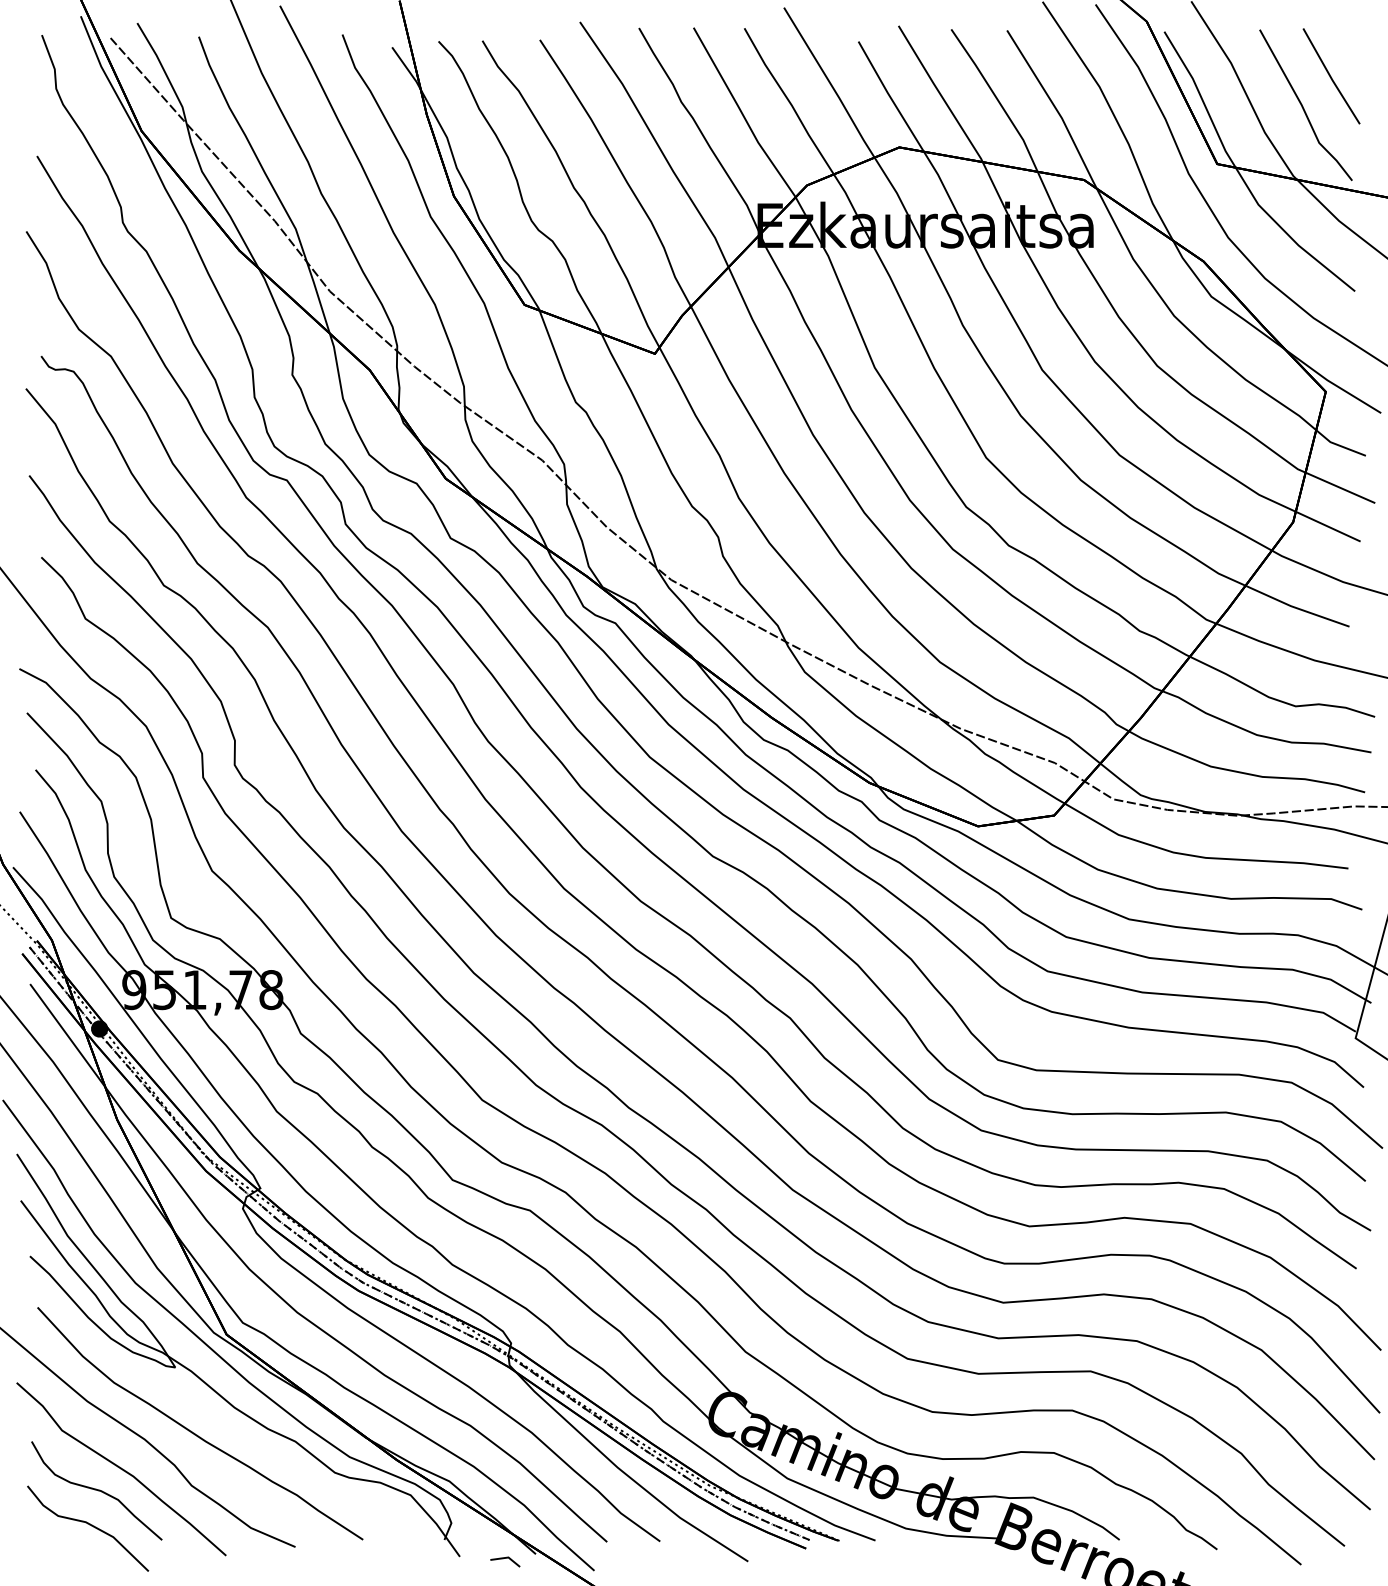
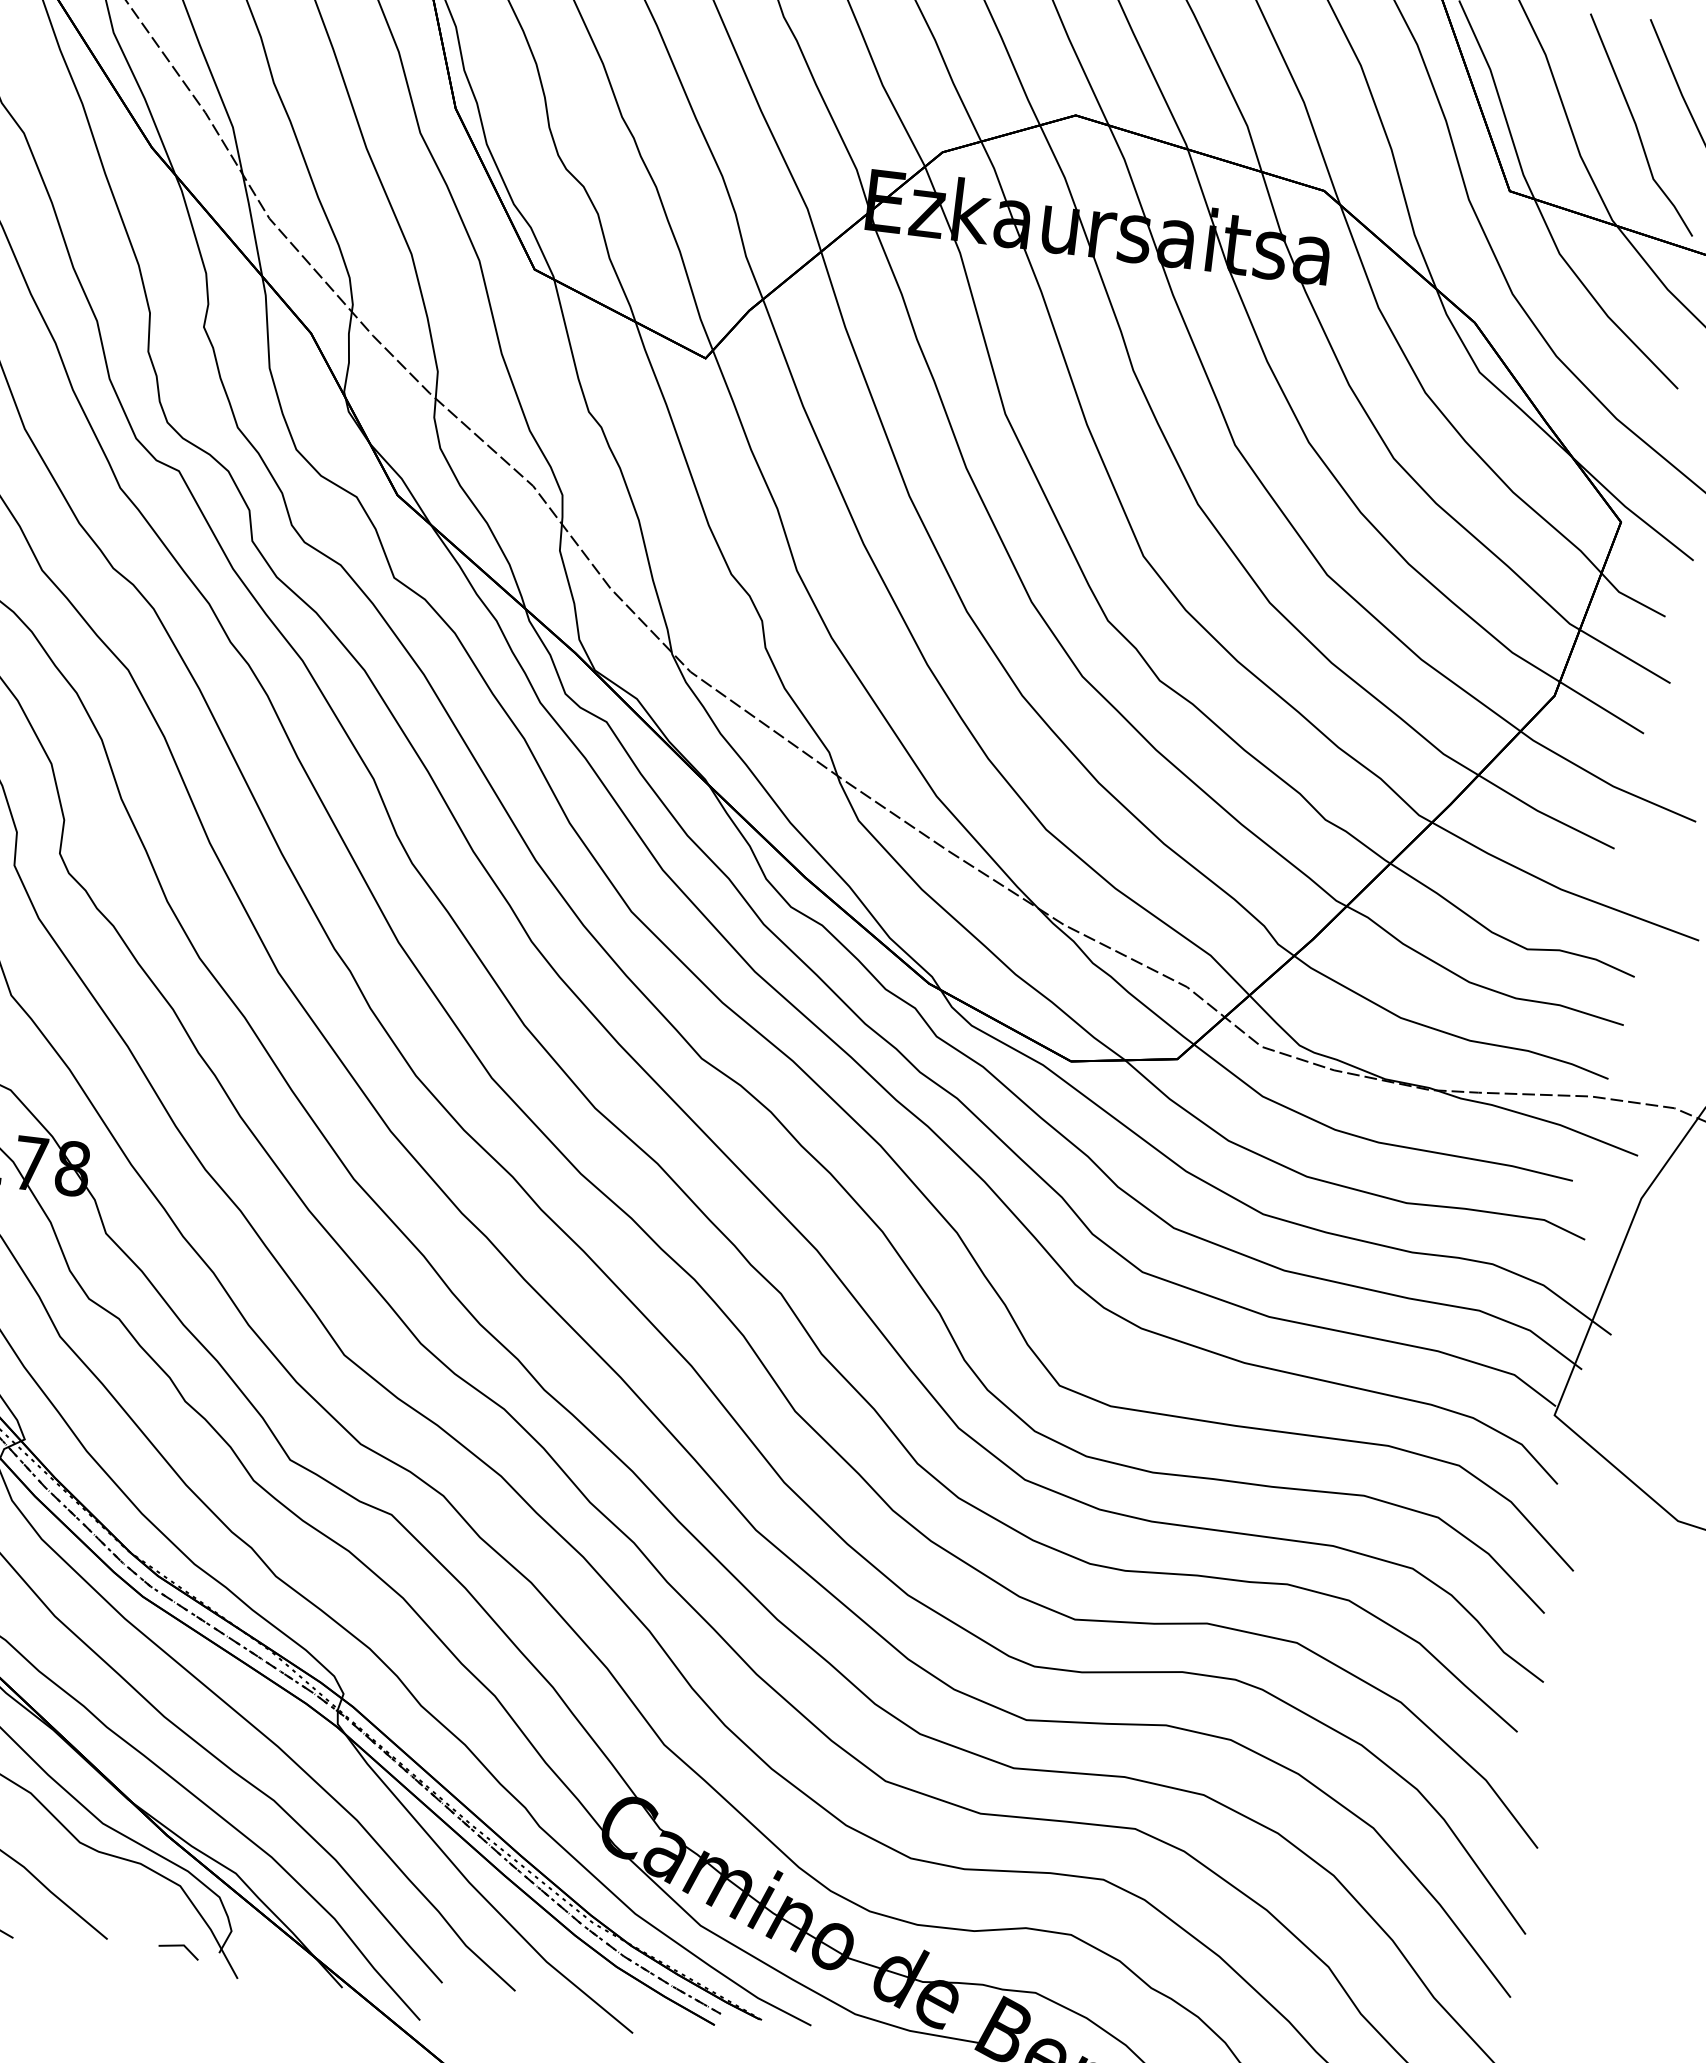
line: (503, 1559) -> (176, 1947), moved

